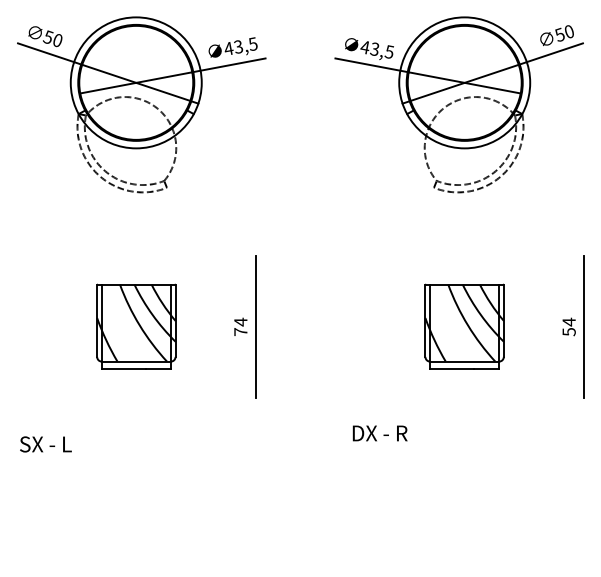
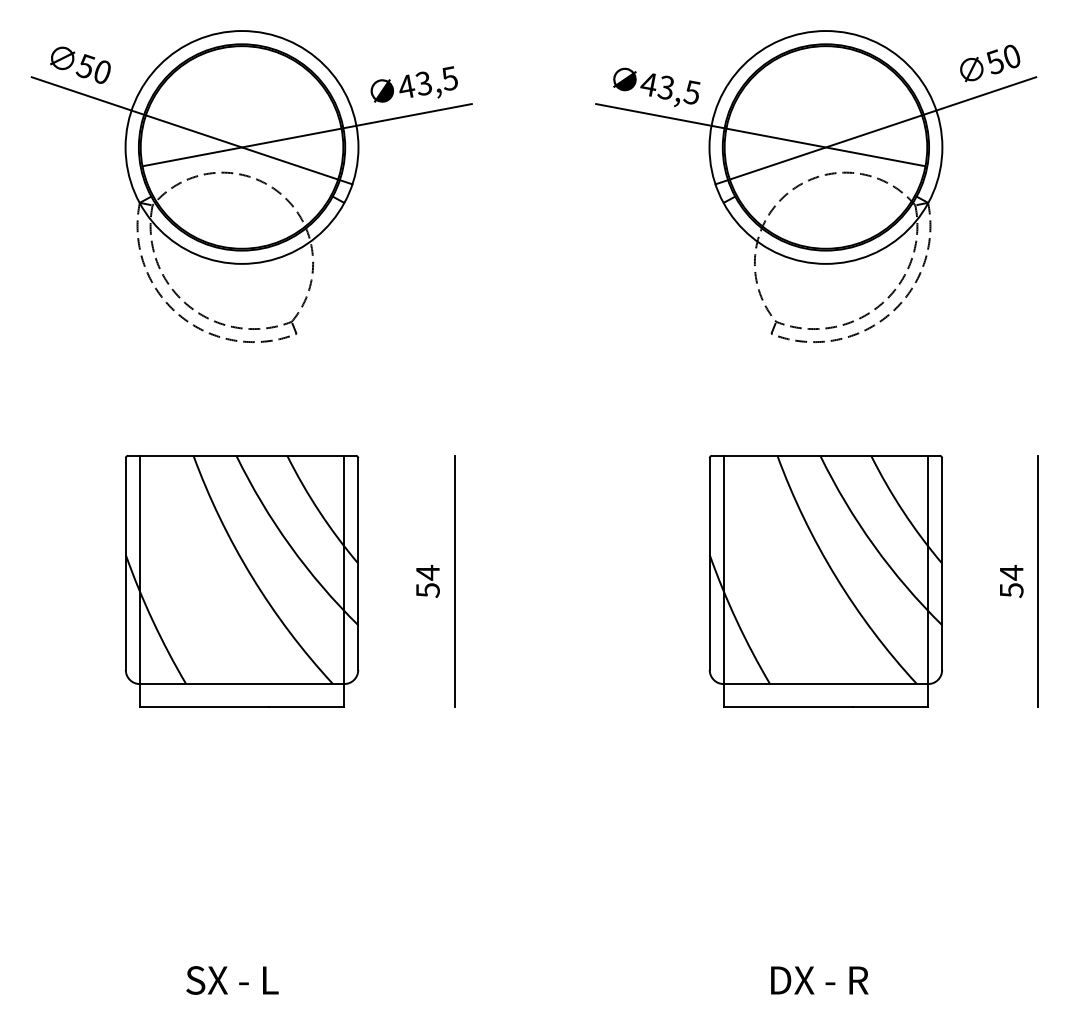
part: (136, 326) -> (242, 580), size x1.67
part: (464, 326) -> (825, 580), size x1.67
text: (240, 332) -> (427, 591), 74 -> 54
text: (379, 433) -> (818, 980), moved
text: (45, 444) -> (231, 980), moved

